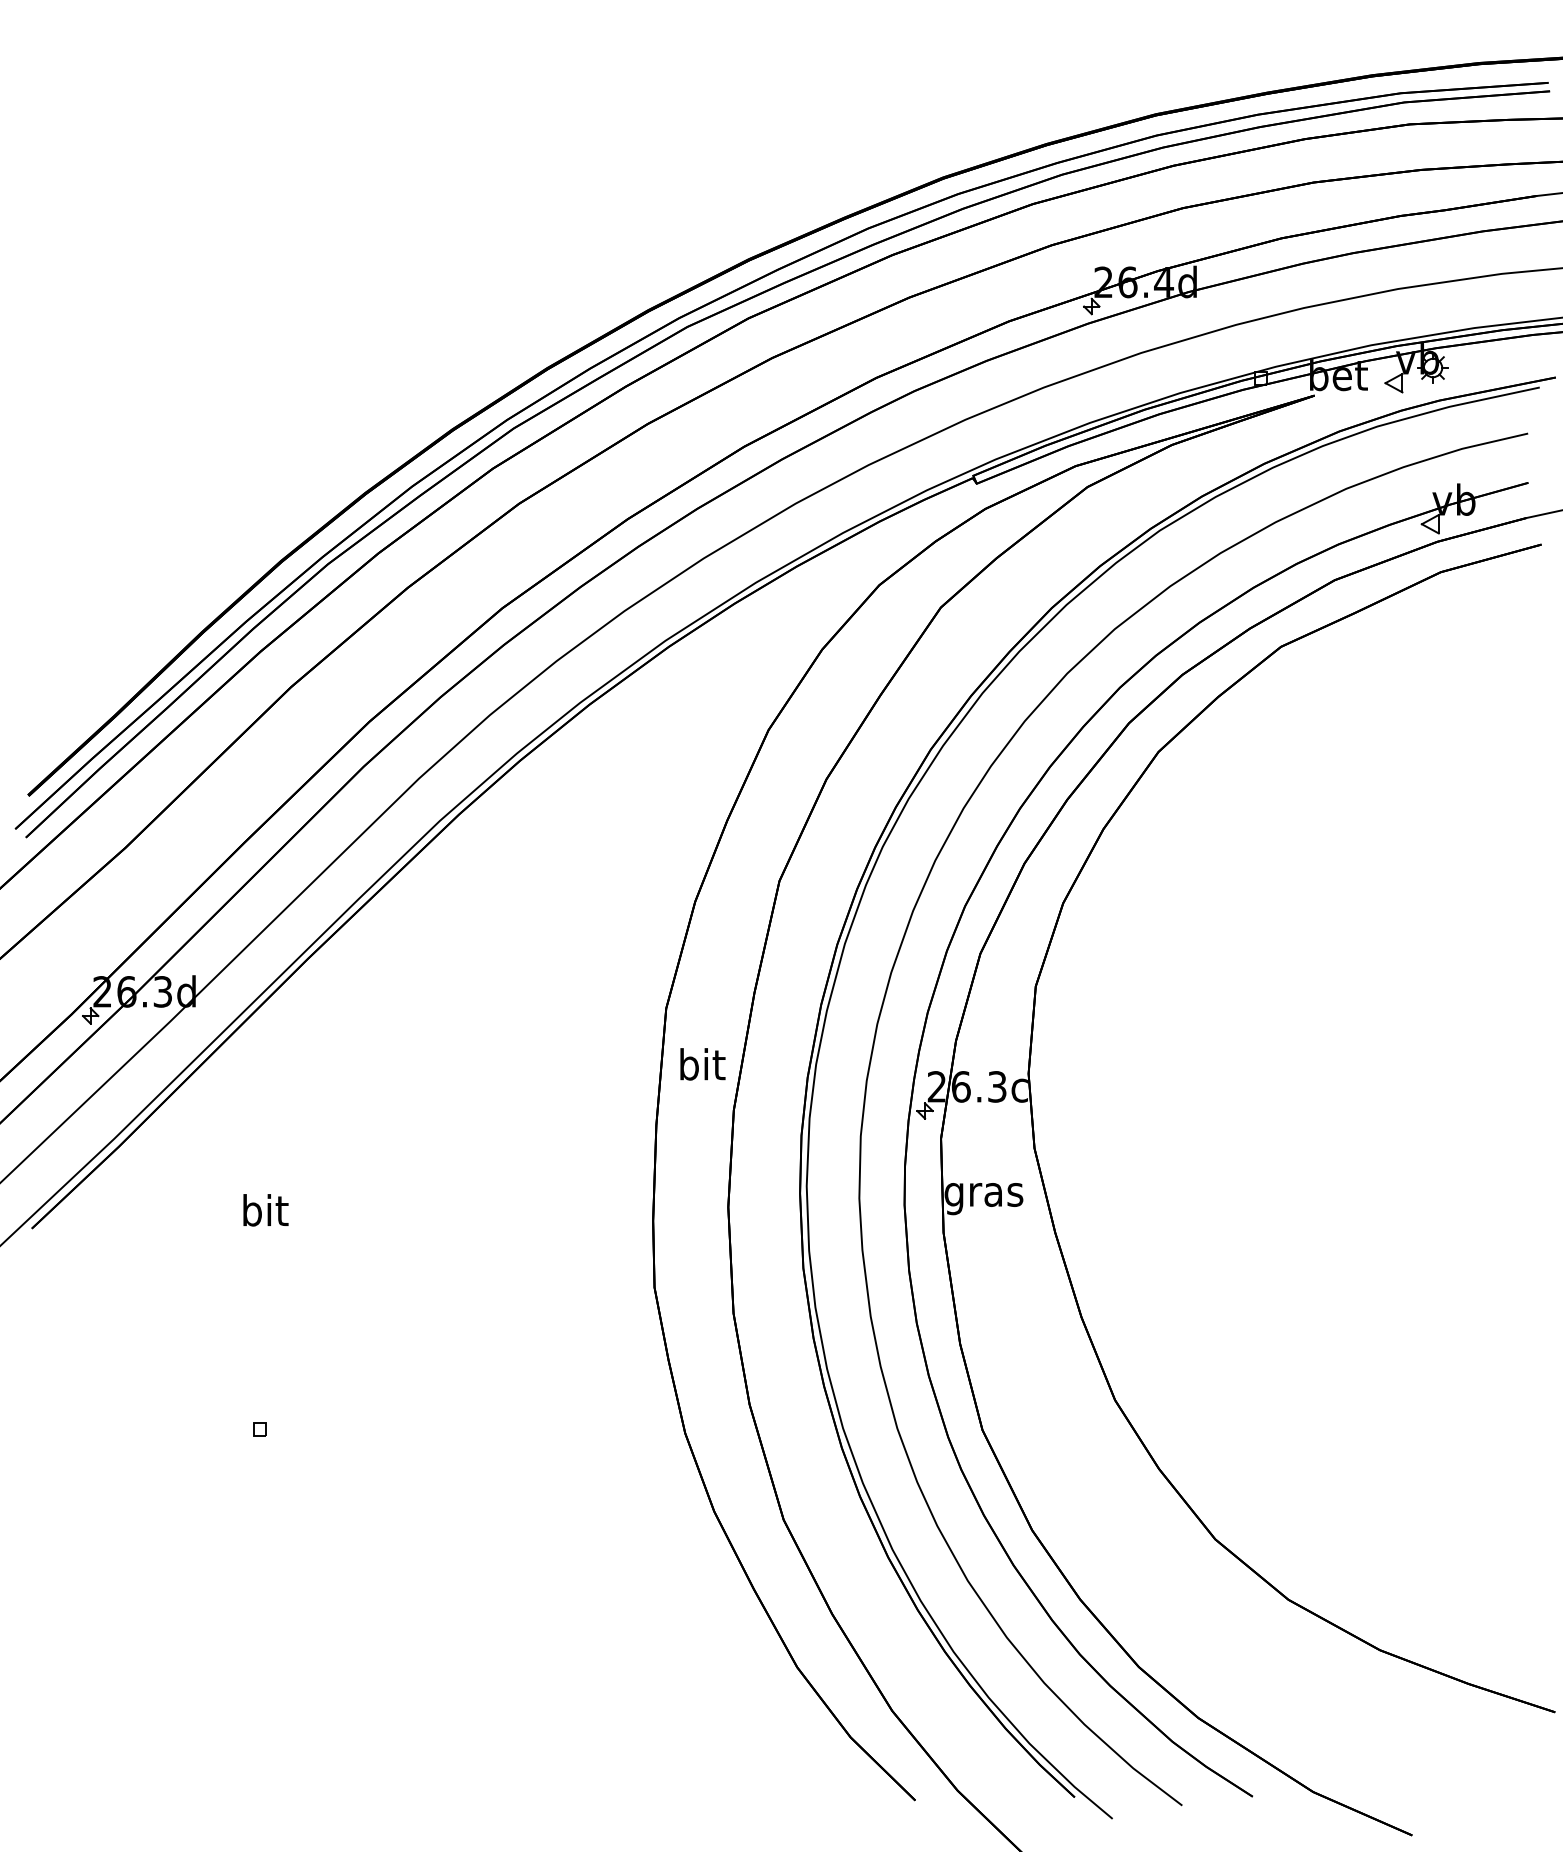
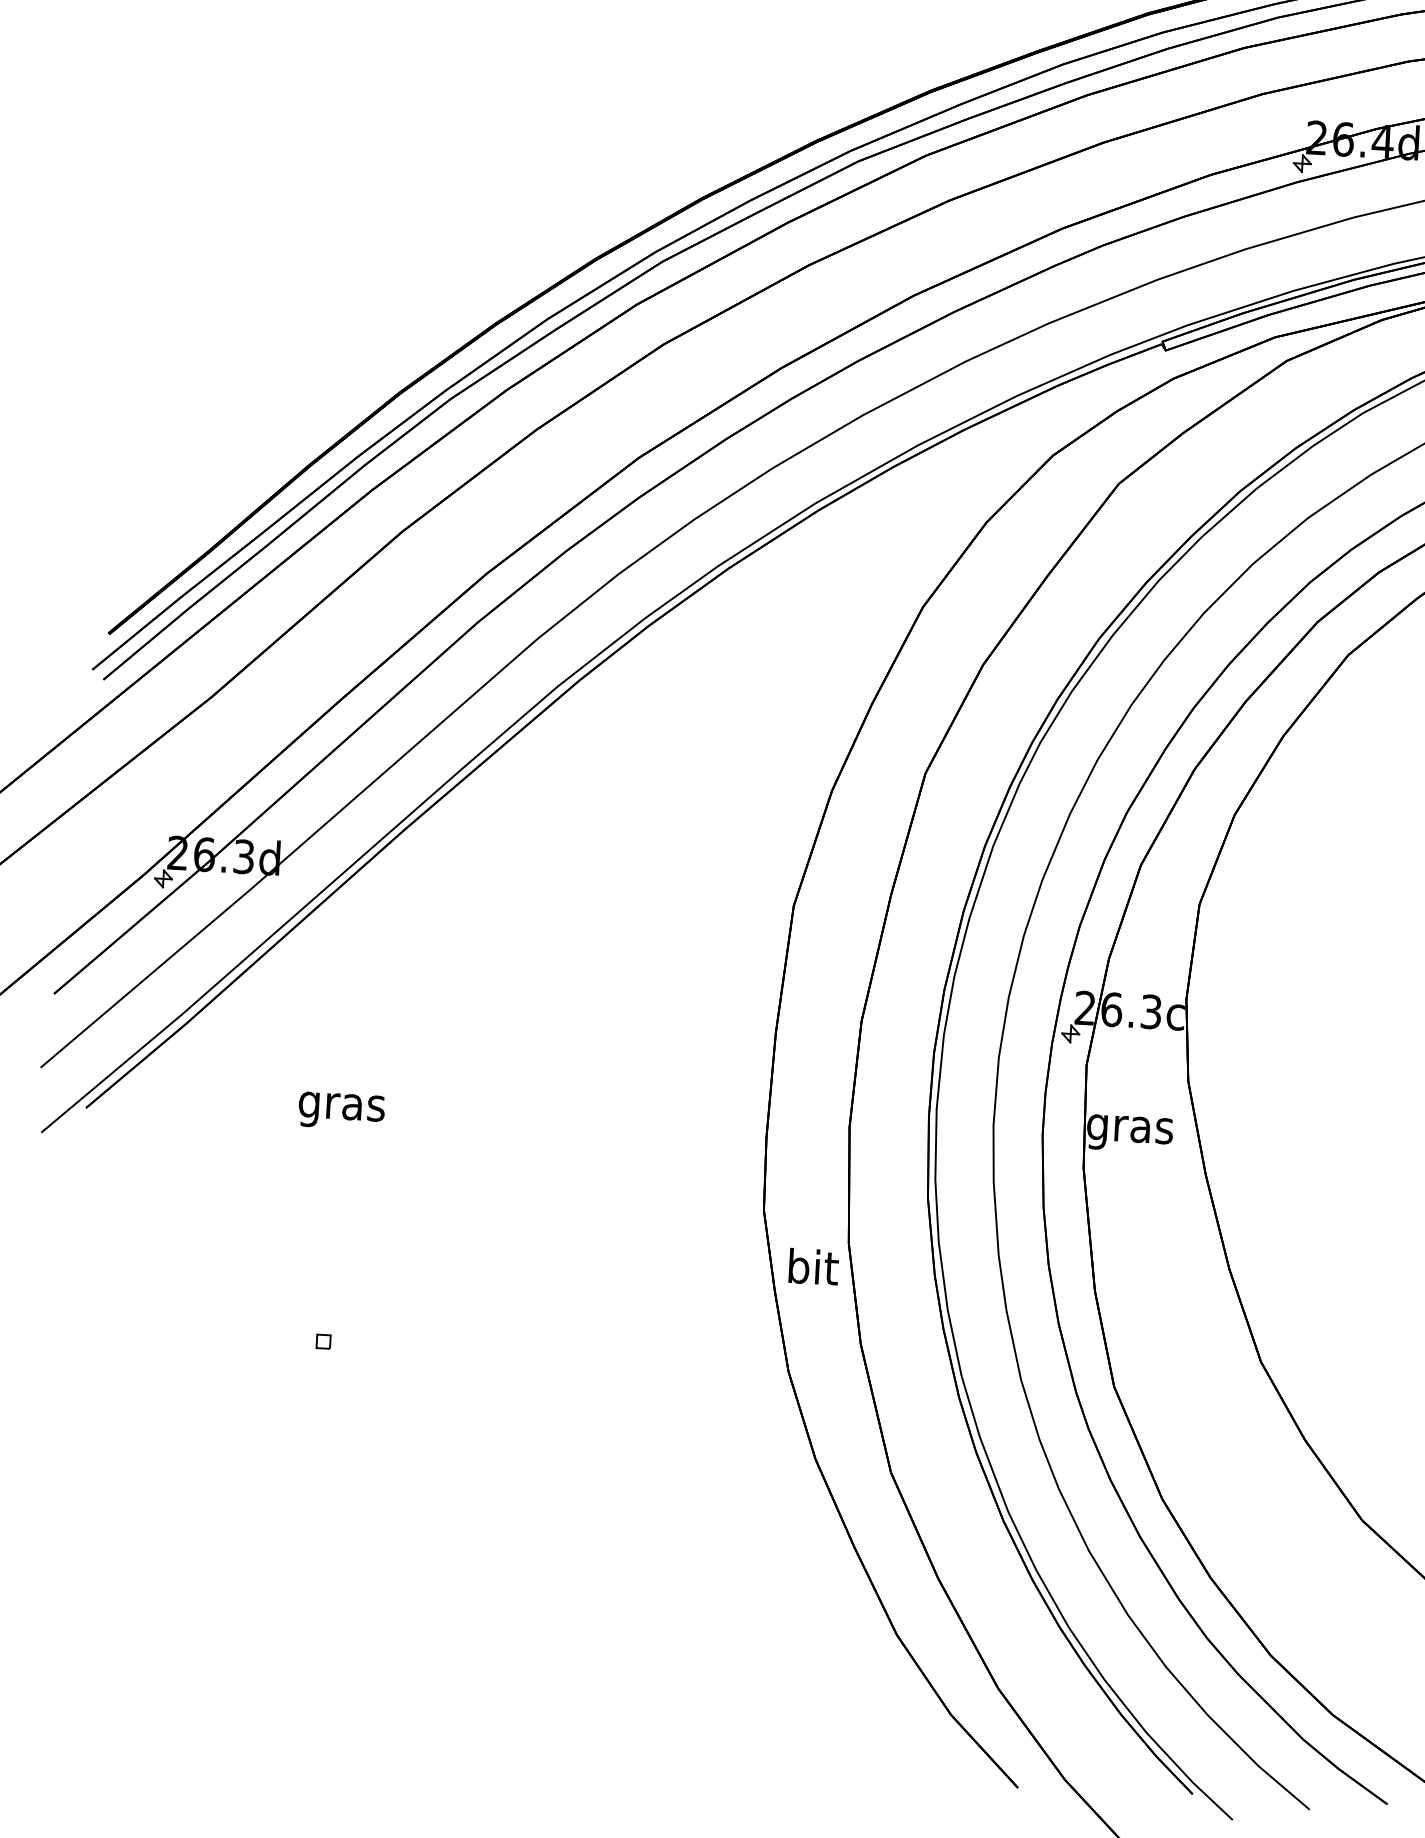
text: (702, 1064) -> (813, 1267), moved
text: (264, 1214) -> (341, 1106), bit -> gras

